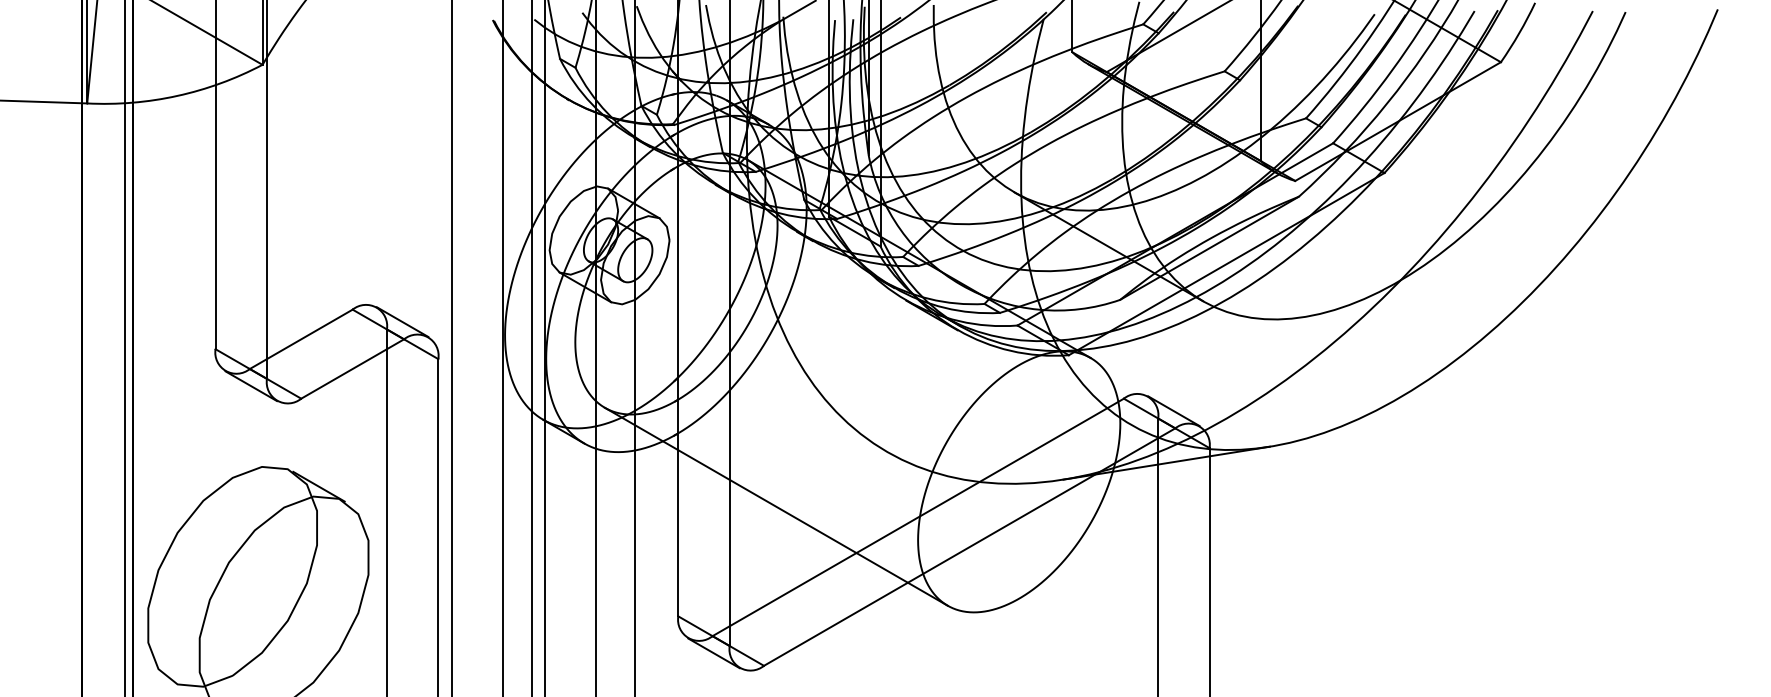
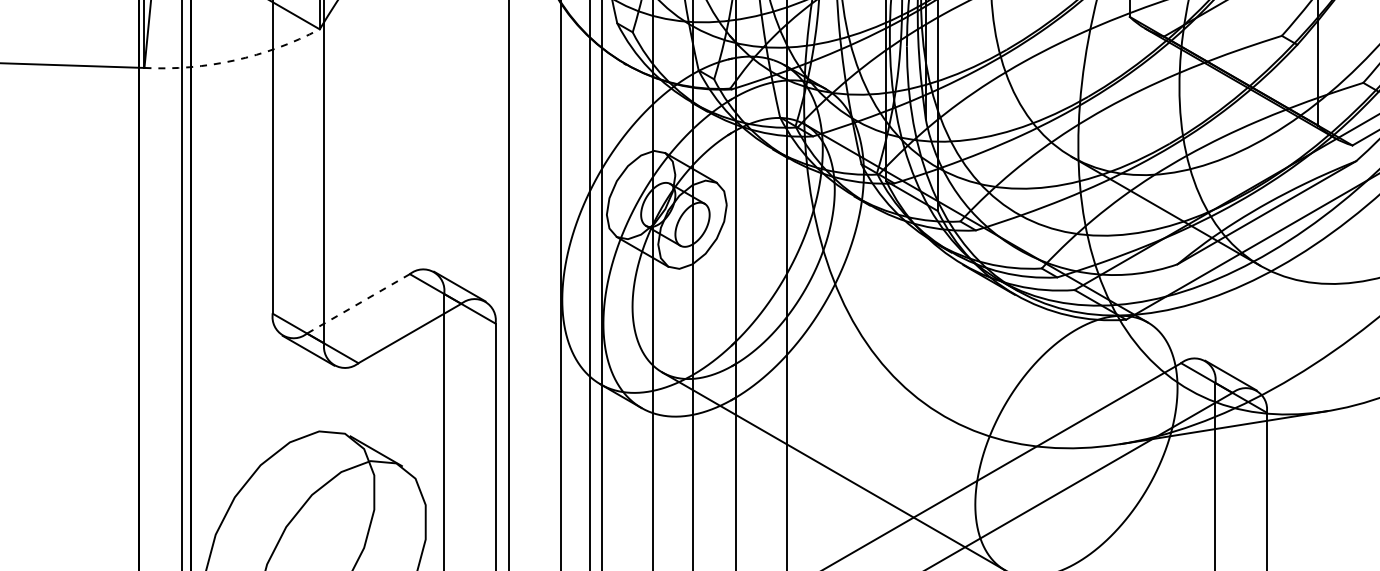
arc: (177, 95) -> (234, 60), solid -> dashed
line: (300, 339) -> (357, 304), solid -> dashed

